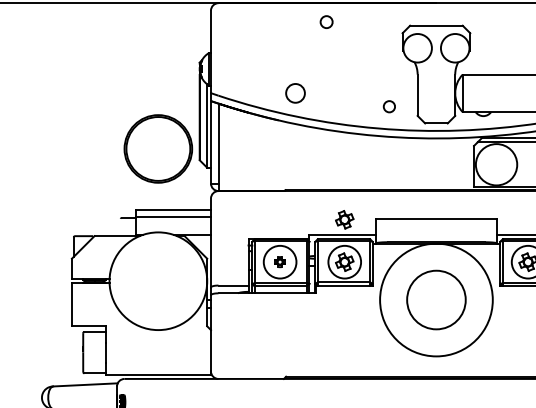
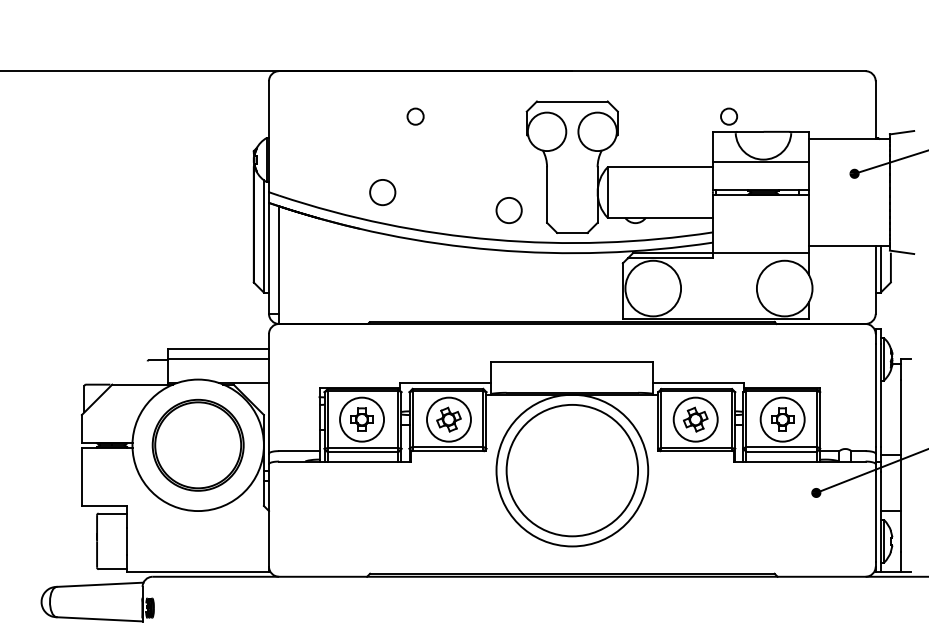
circle: (326, 22) -> (415, 116), moved
circle: (388, 106) -> (508, 210), size x1.67
part: (157, 148) -> (197, 444), moved
part: (344, 219) -> (448, 362), removed
part: (279, 262) -> (361, 419), size x1.67
circle: (436, 299) -> (572, 470), size x1.67

